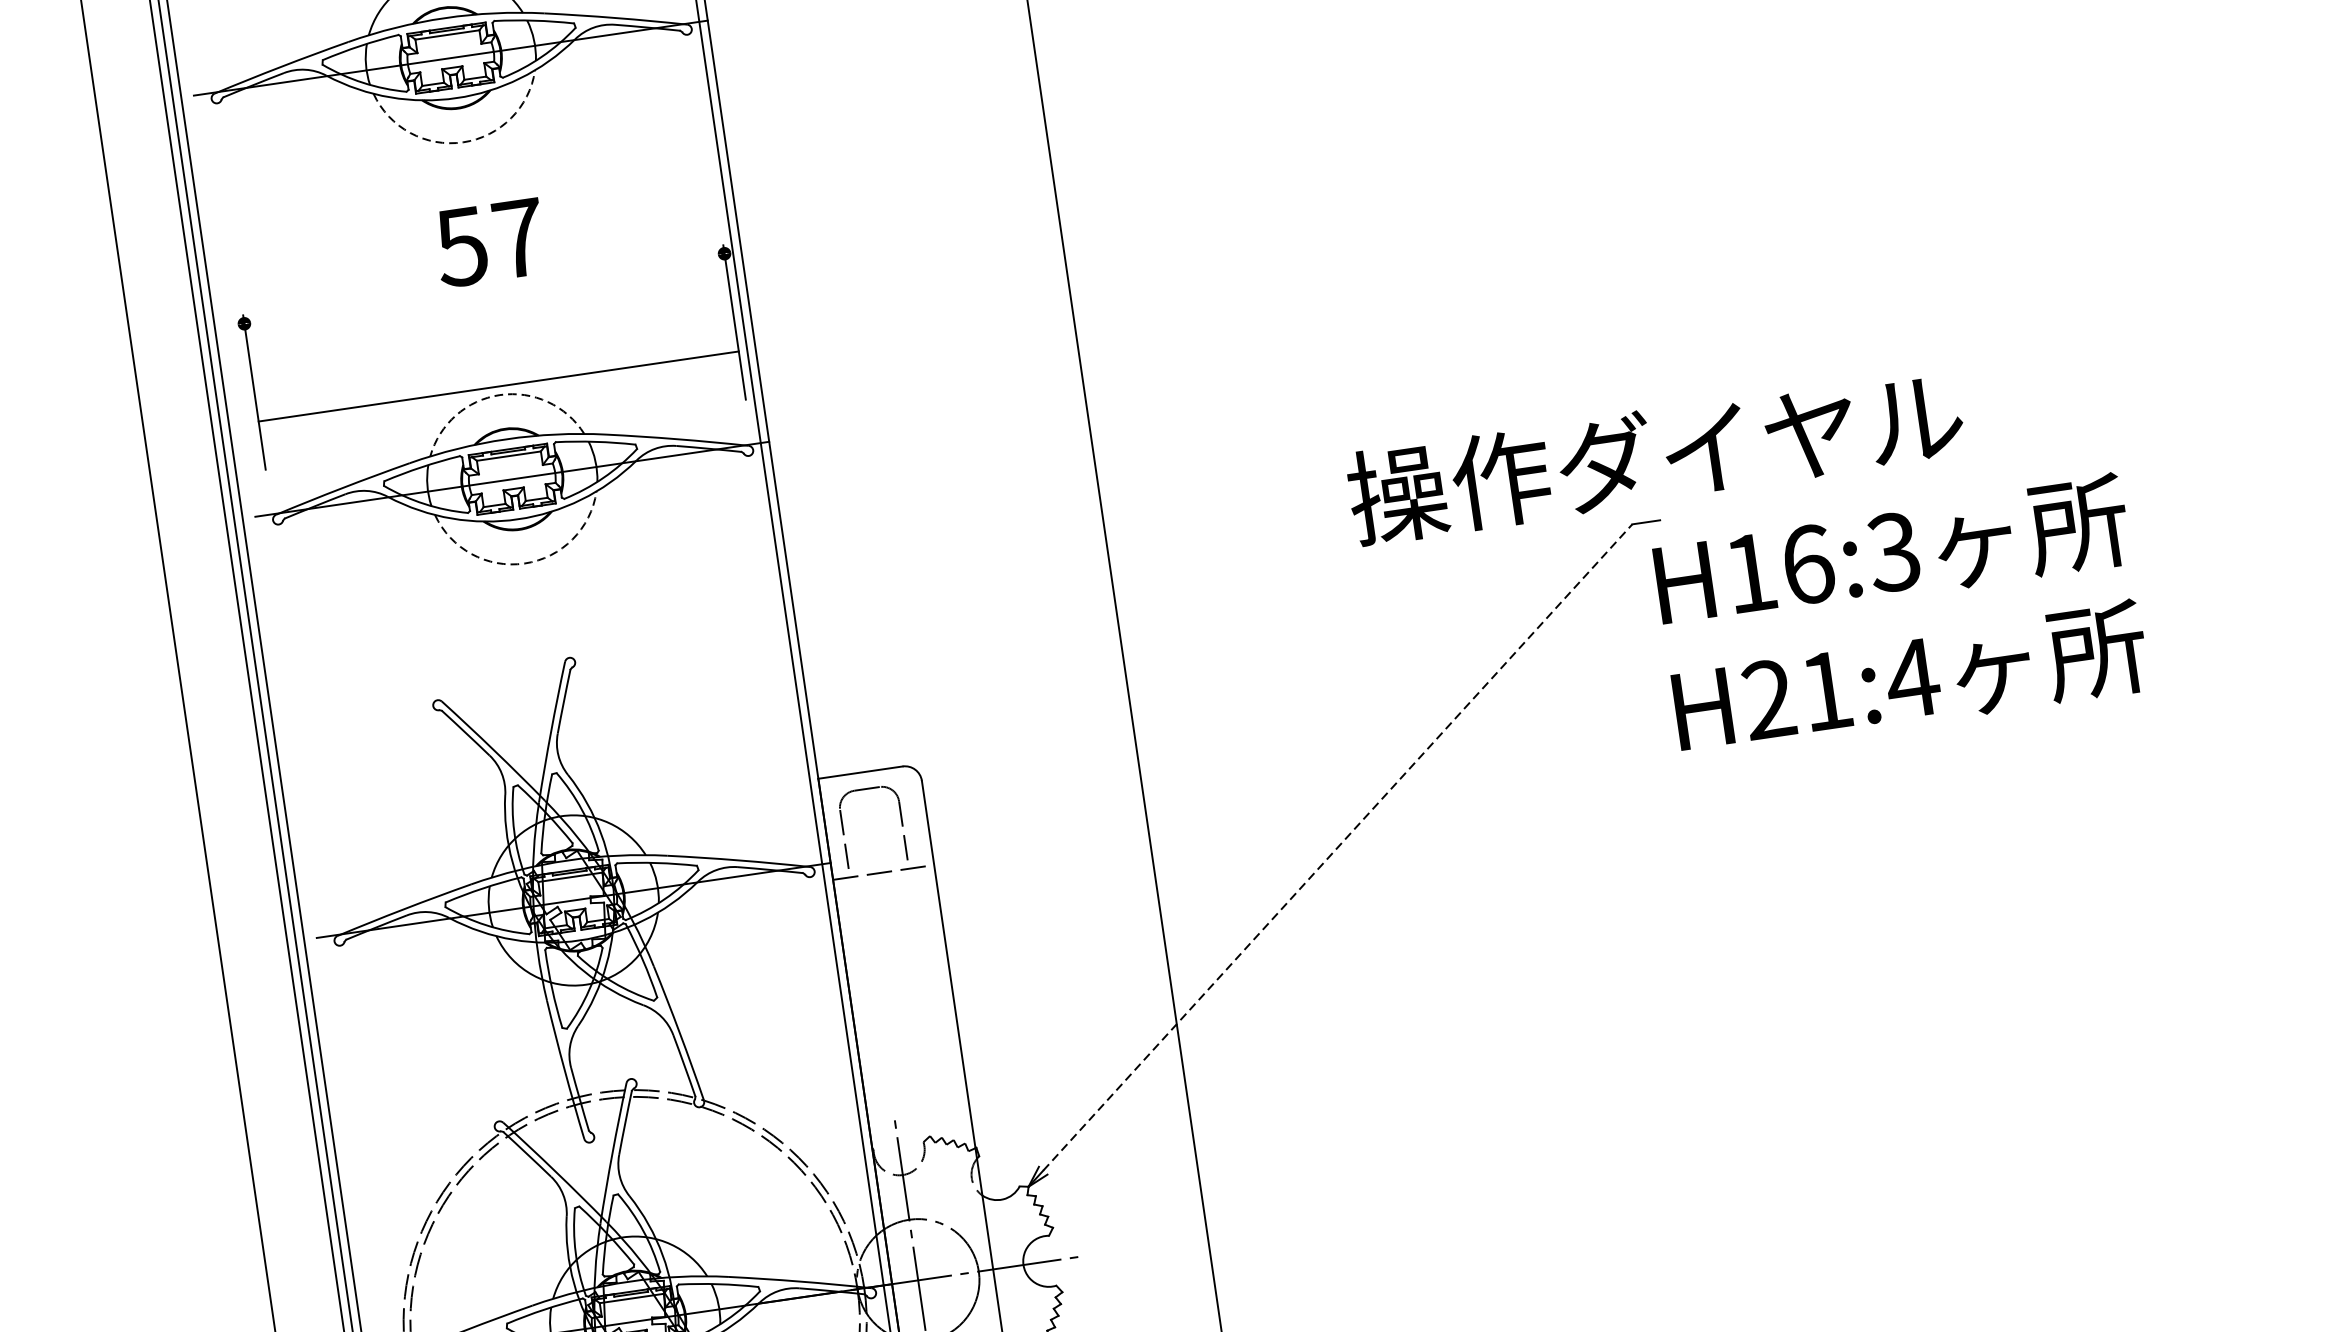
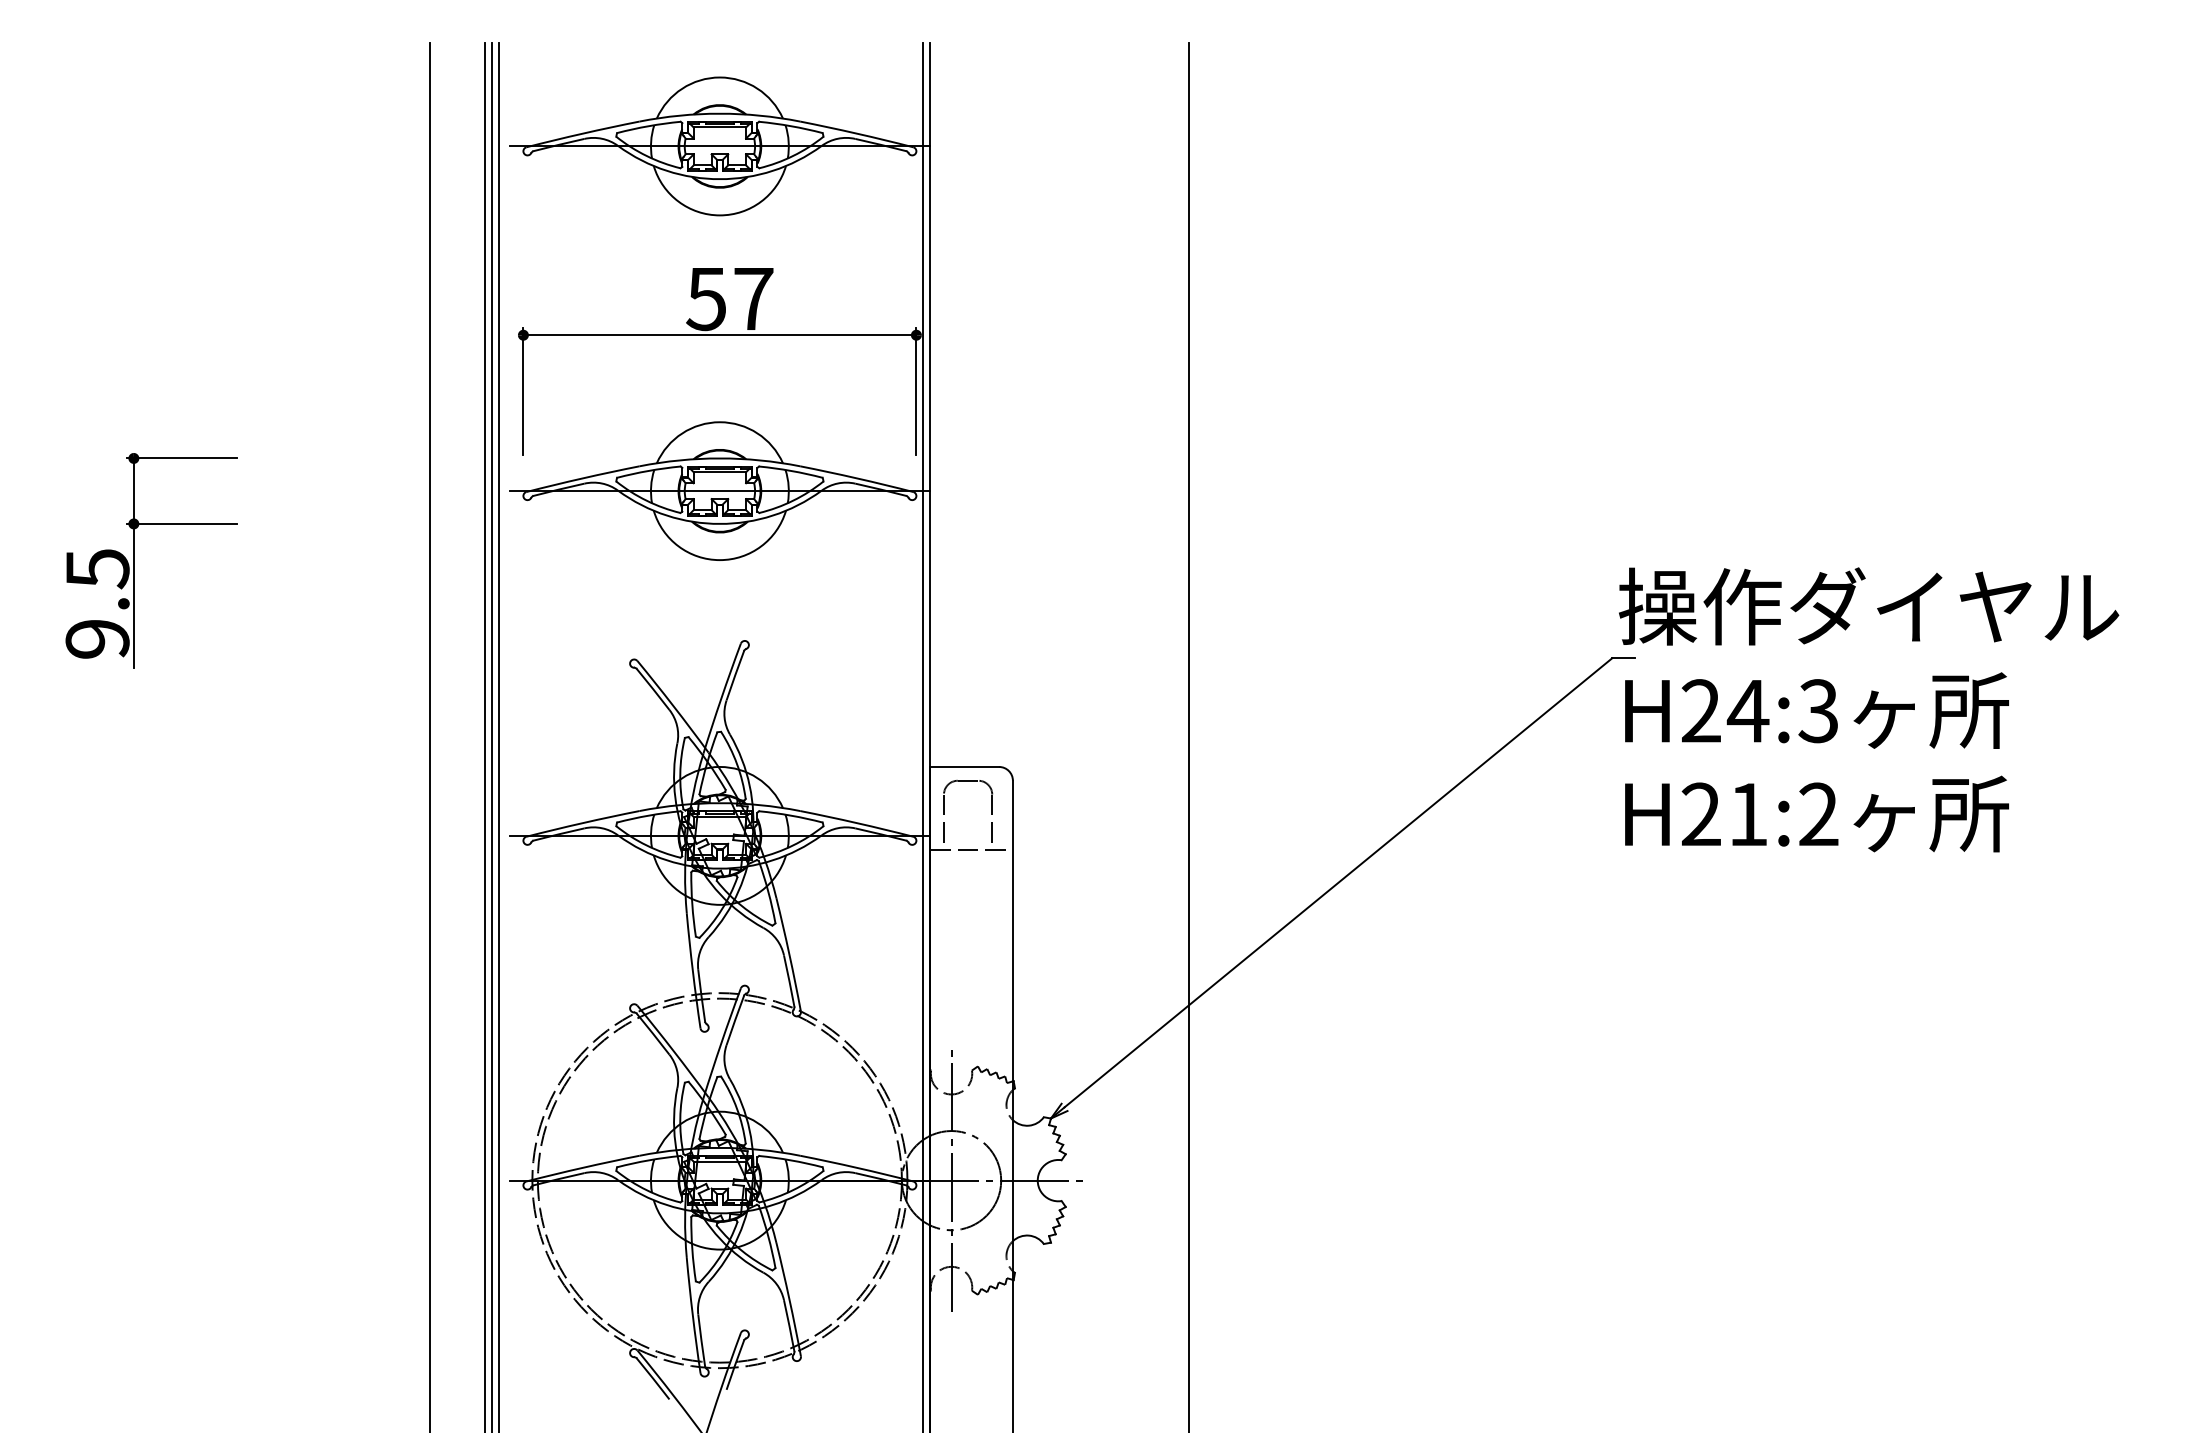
arc: (462, 142) -> (719, 215), dashed -> solid
line: (498, 386) -> (719, 335), moved
arc: (499, 395) -> (719, 422), dashed -> solid
text: (1656, 456) -> (1869, 606), moved
arc: (524, 564) -> (719, 560), dashed -> solid
text: (1780, 569) -> (1725, 711), H16:3 -> H24:3
text: (1911, 677) -> (1818, 813), H21:4 -> H21:2
line: (1337, 847) -> (1338, 882), dashed -> solid

